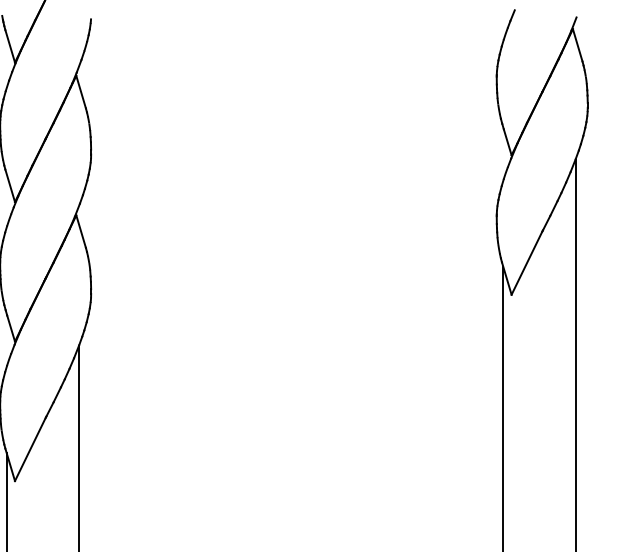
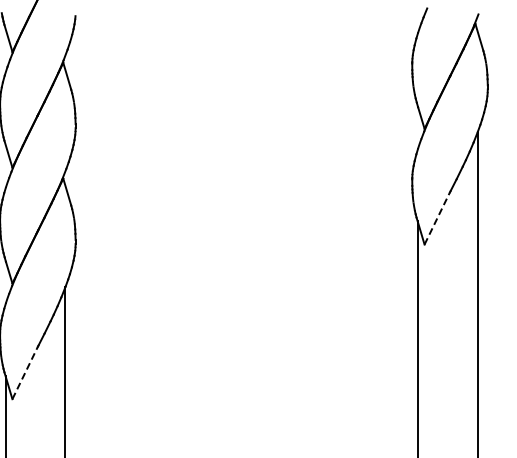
line: (527, 262) -> (437, 217), solid -> dashed
line: (30, 448) -> (25, 372), solid -> dashed

